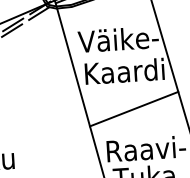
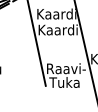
text: (119, 38) -> (56, 13), Väike- -> Kaardi
line: (133, 108) -> (61, 48), removed

